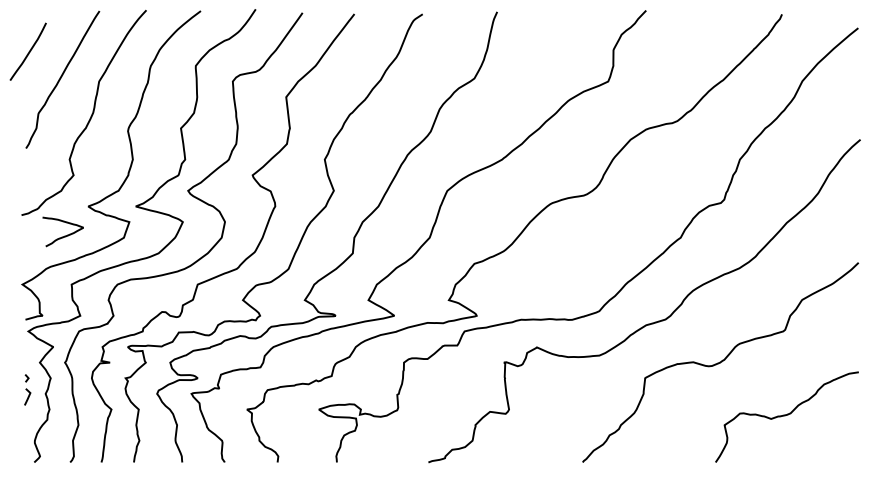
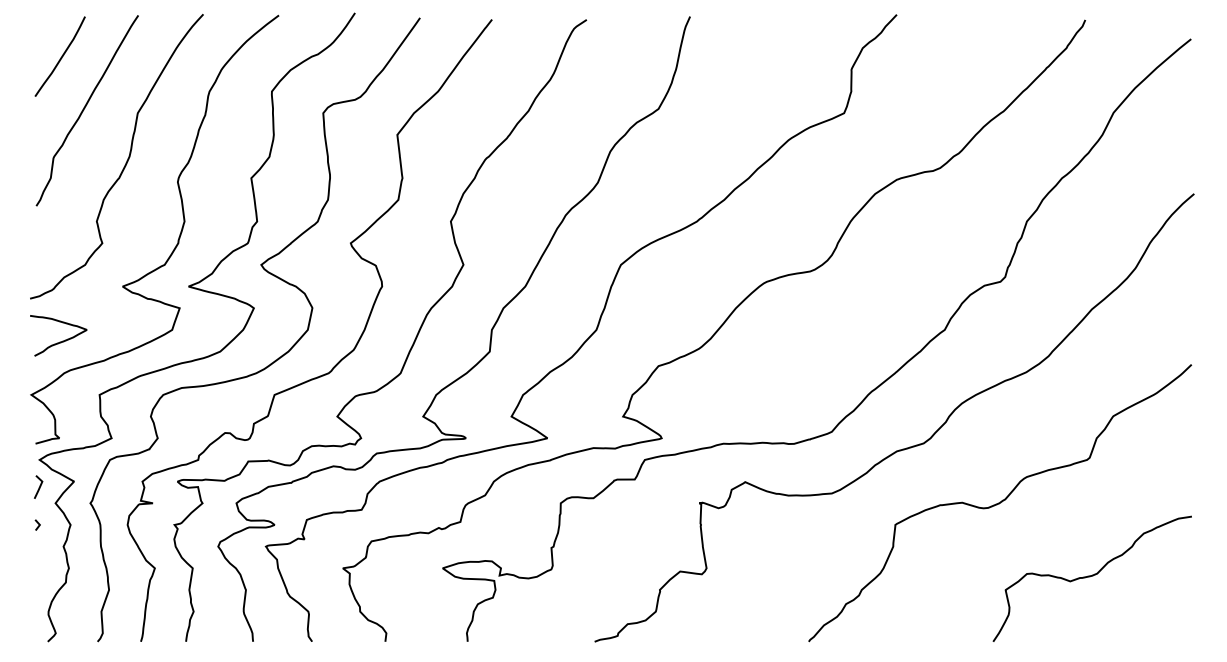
curve: (28, 51) -> (60, 56), moved
curve: (64, 235) -> (60, 340), moved
line: (27, 396) -> (38, 486), moved

